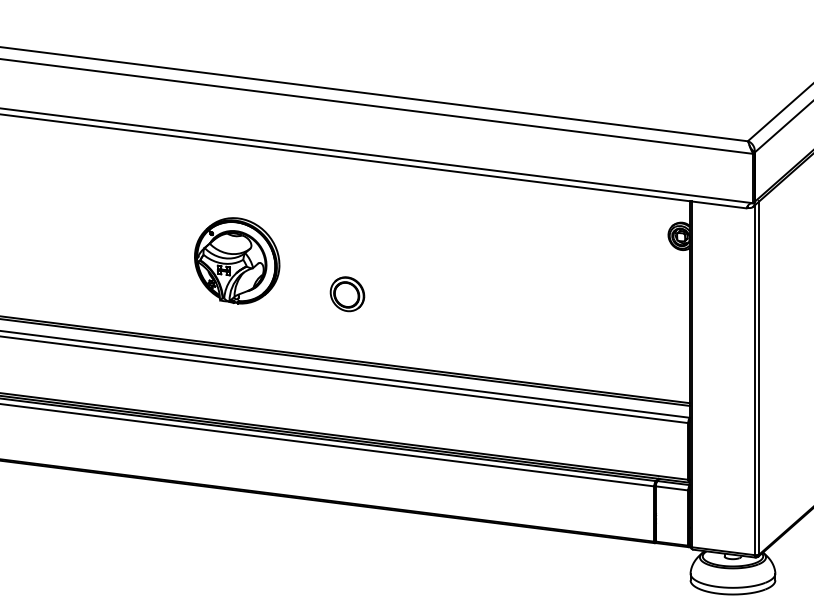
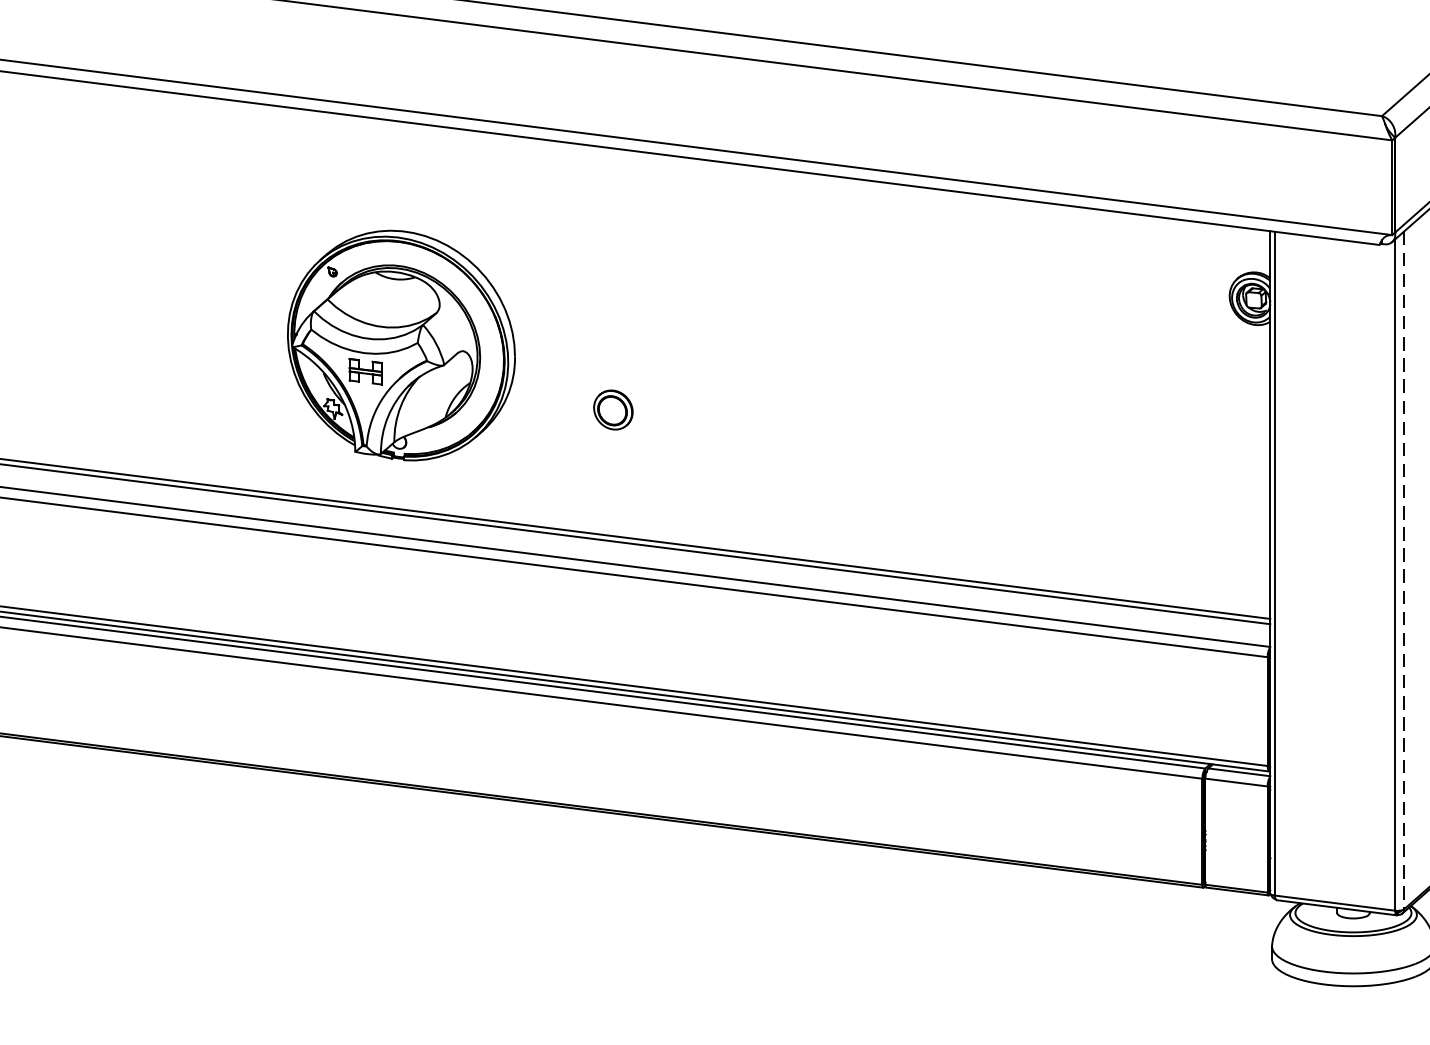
part: (237, 260) -> (402, 345), size x1.4
part: (347, 294) -> (613, 410), size x0.6
line: (759, 377) -> (1404, 569), solid -> dashed

